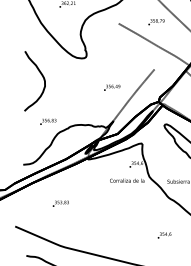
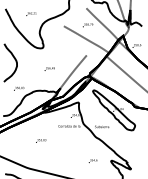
text: (111, 86) -> (49, 68), moved
text: (61, 203) -> (41, 140), moved

